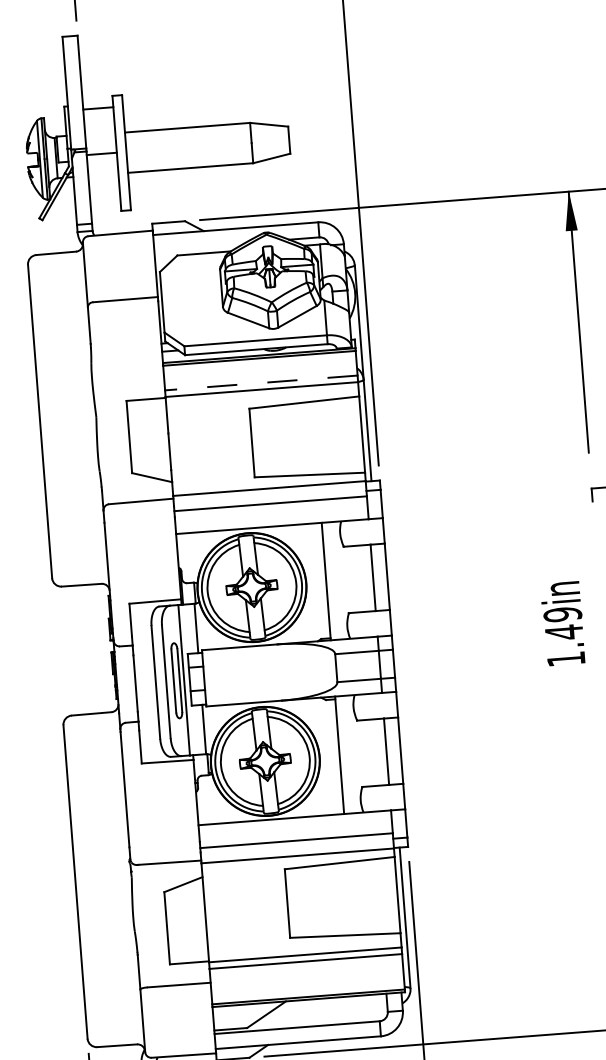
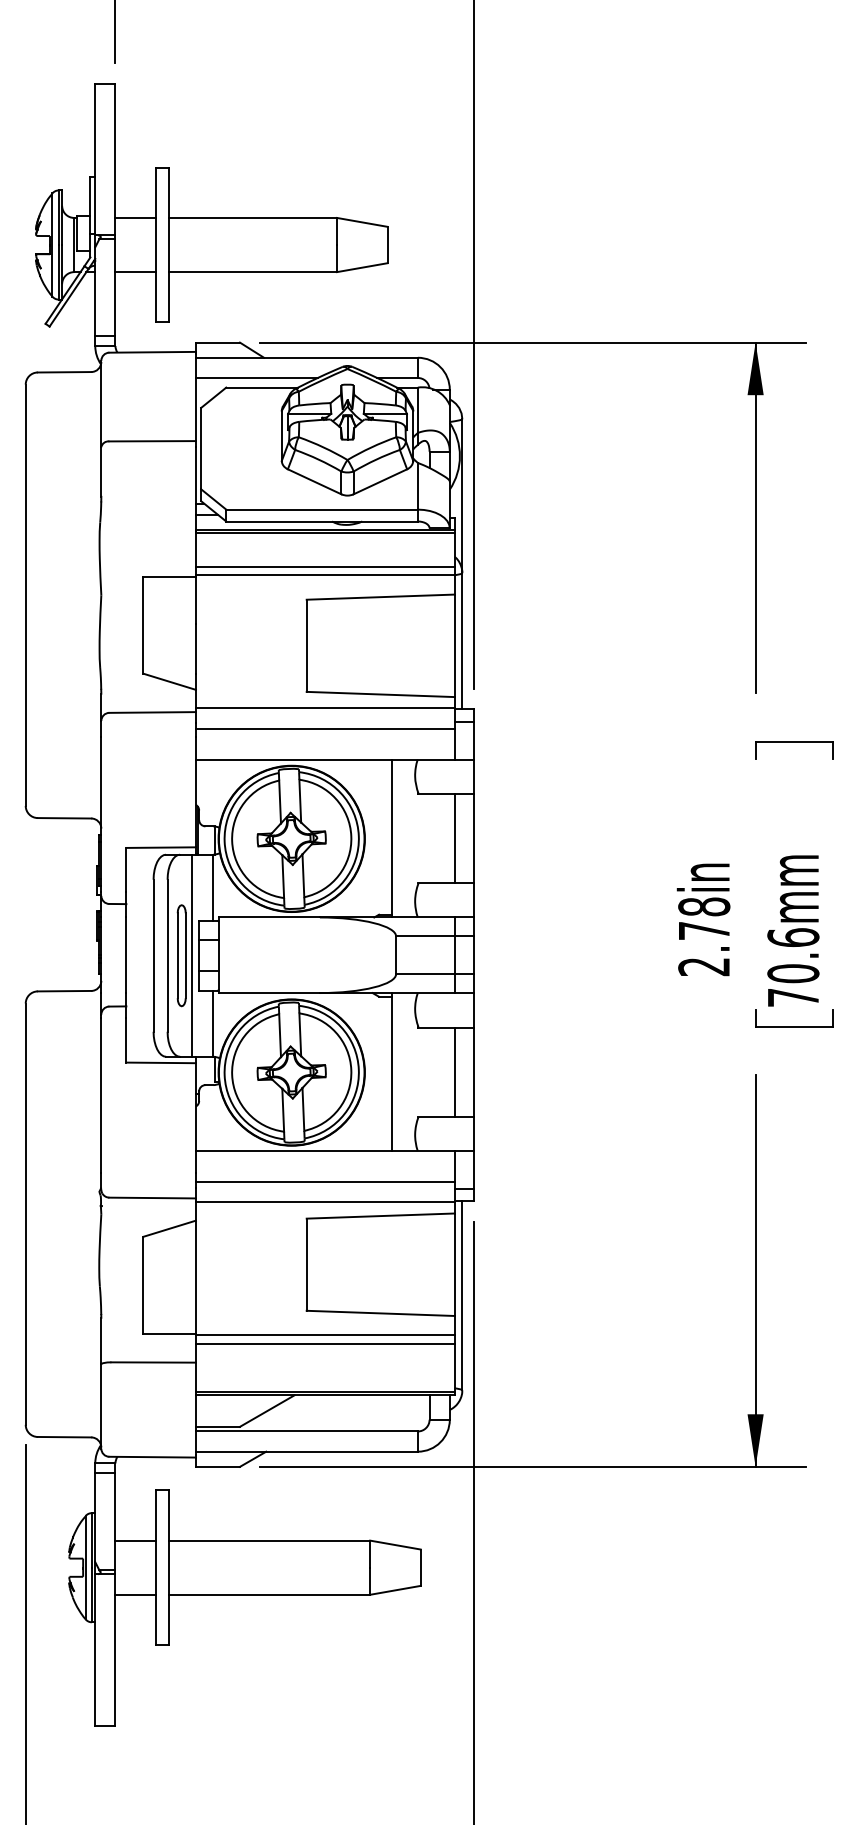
line: (98, 108) -> (135, 217), moved
line: (101, 154) -> (135, 272), moved
line: (199, 246) -> (256, 377), added
line: (260, 382) -> (324, 566), dashed -> solid
text: (564, 636) -> (704, 936), 1.49in -> 2.78in

